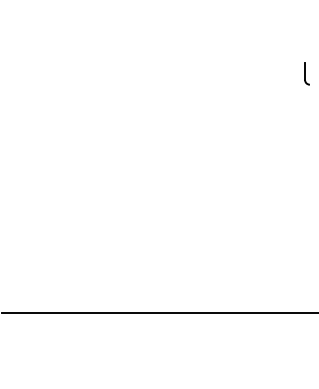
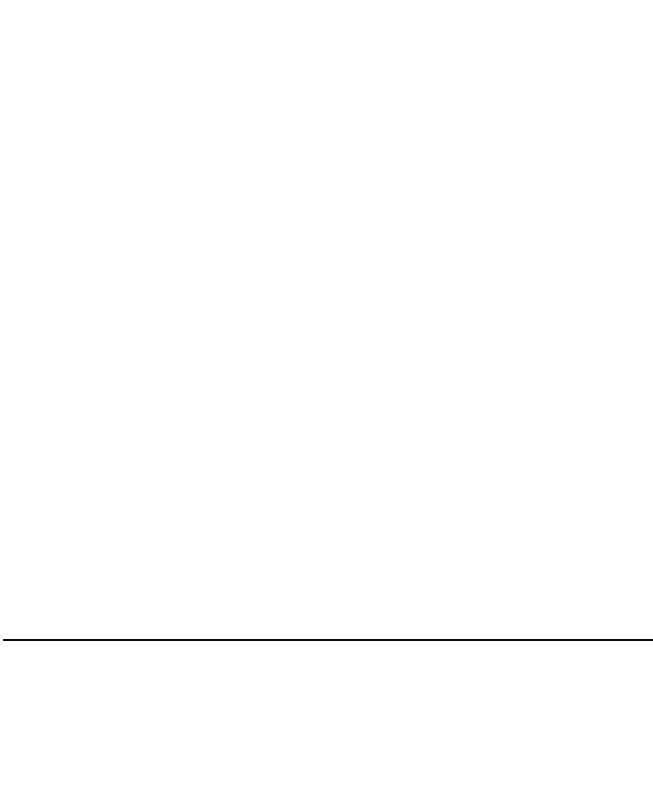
part: (306, 73) -> (627, 150), removed

